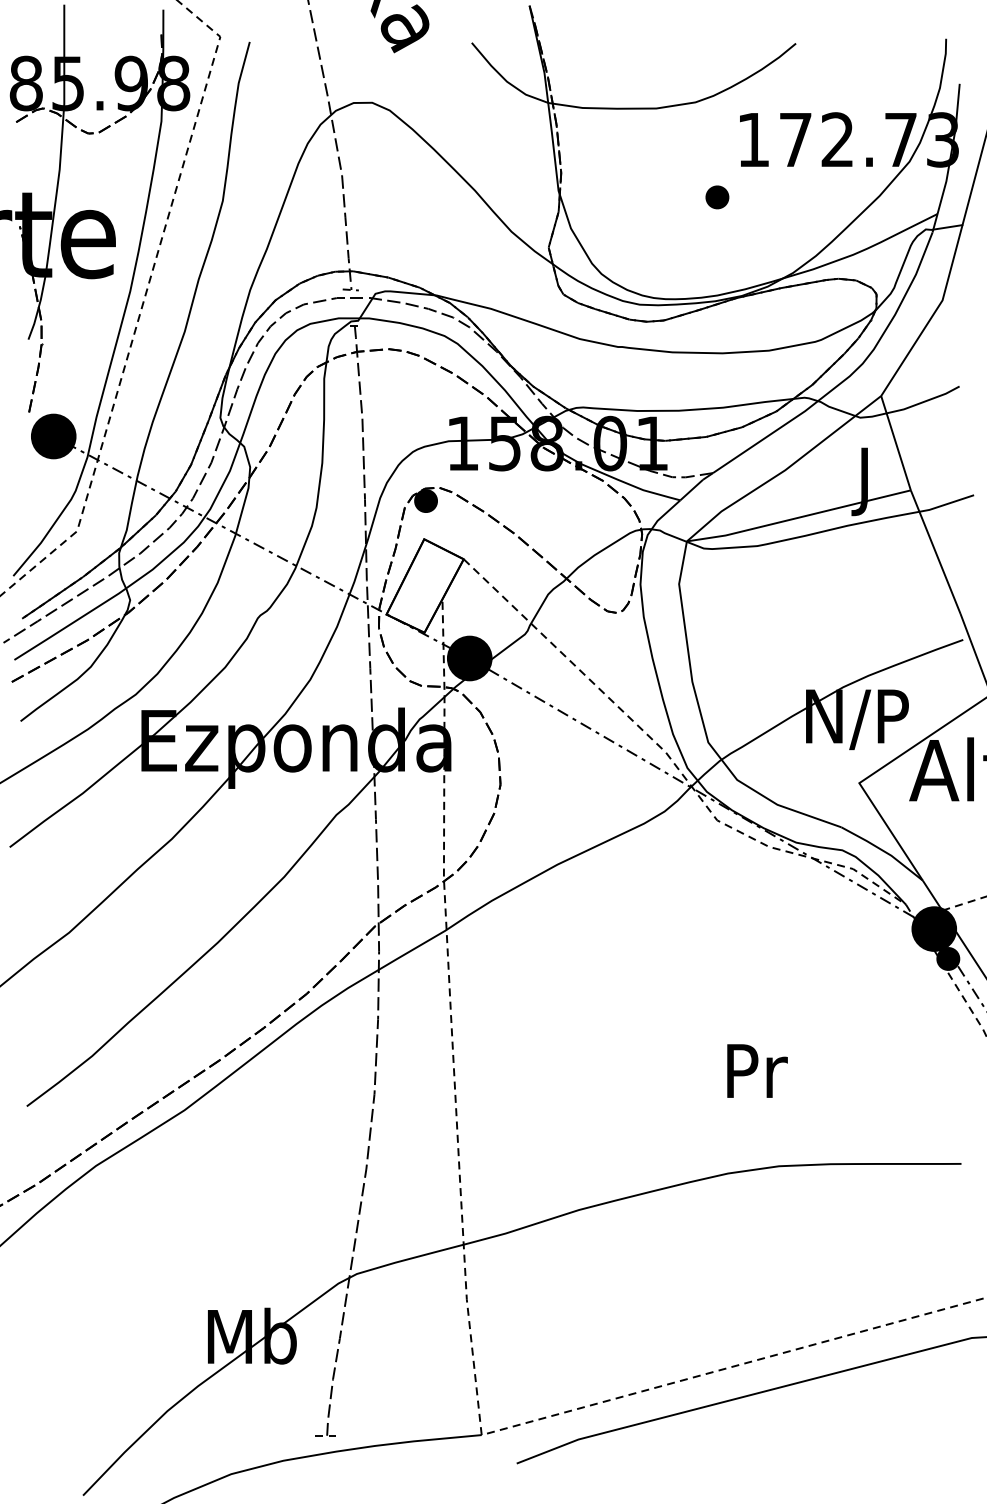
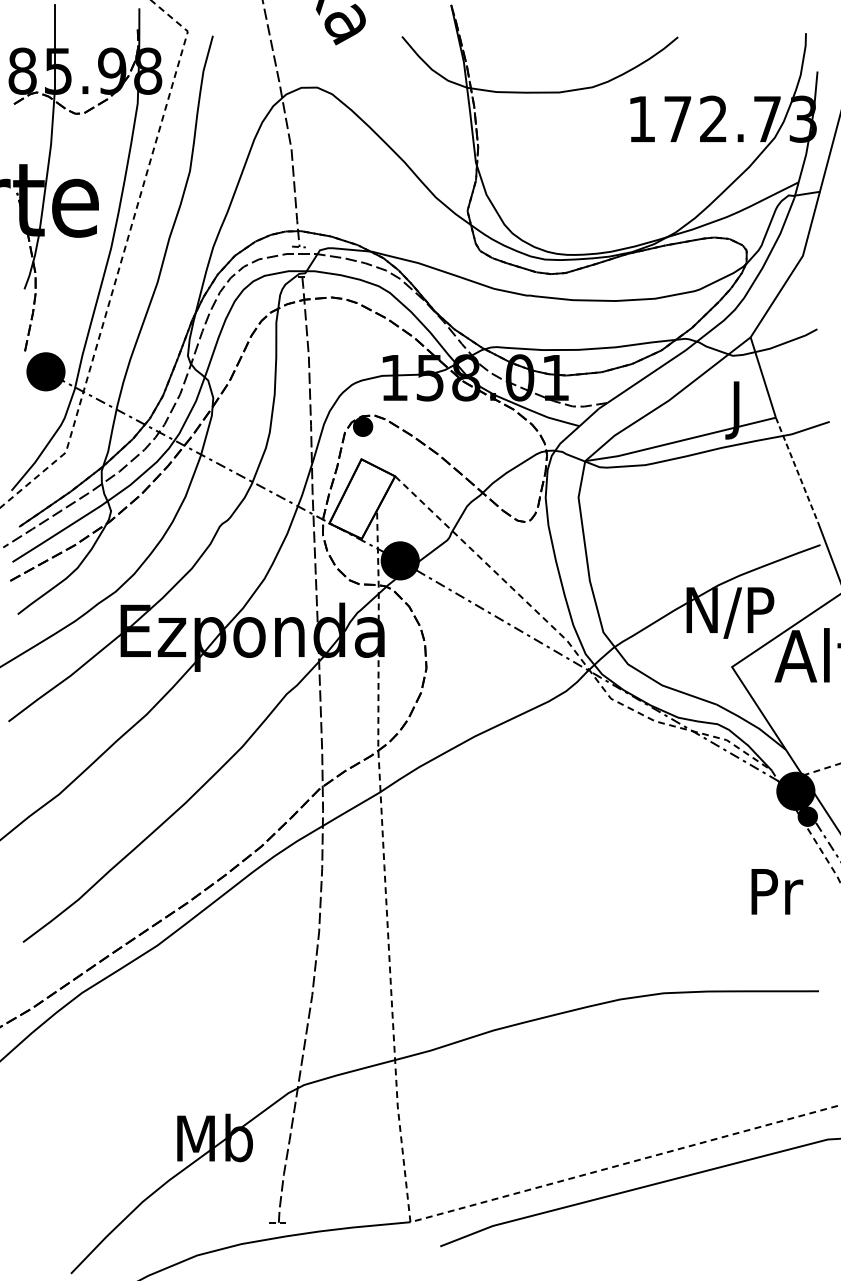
part: (717, 197) -> (611, 168), removed
line: (935, 552) -> (796, 470), solid -> dashed
text: (757, 1070) -> (777, 891), moved

